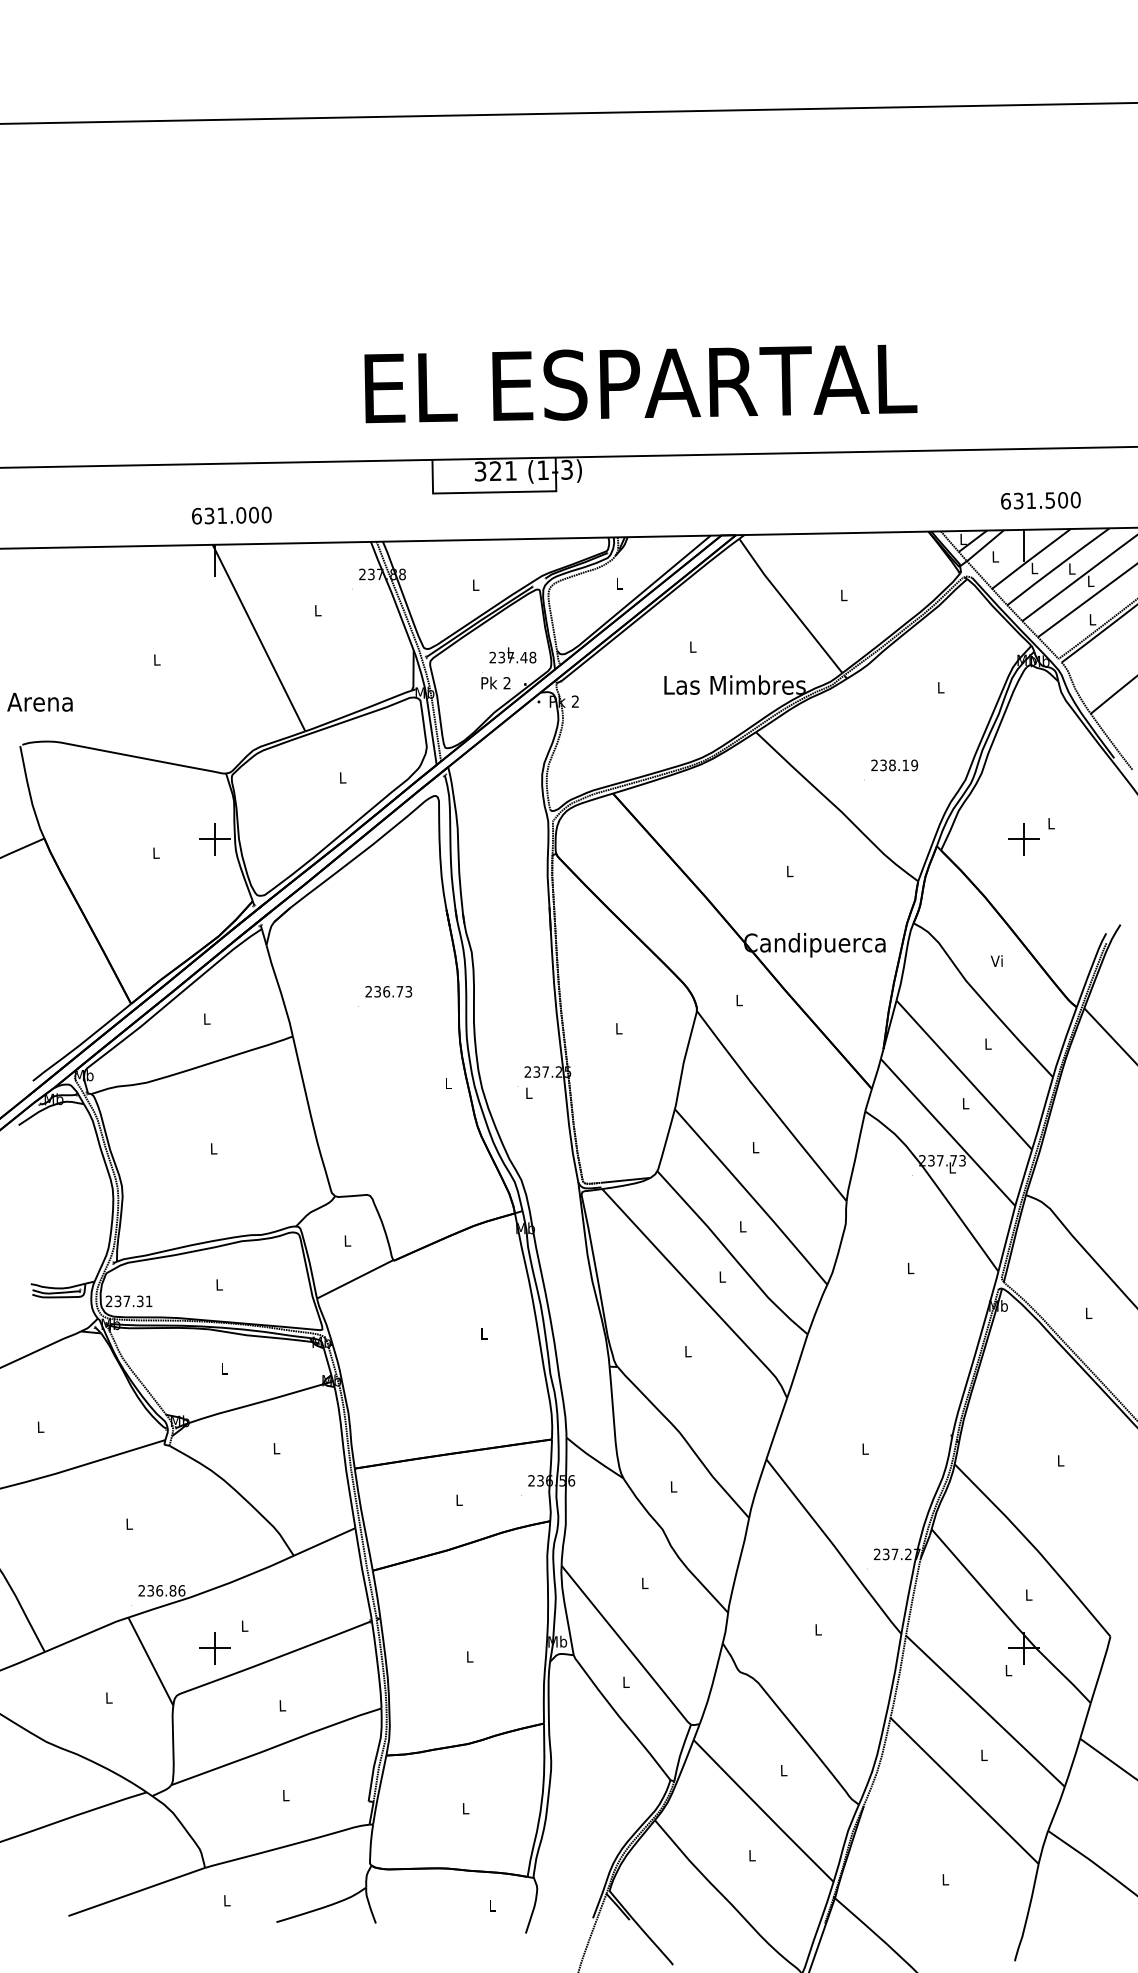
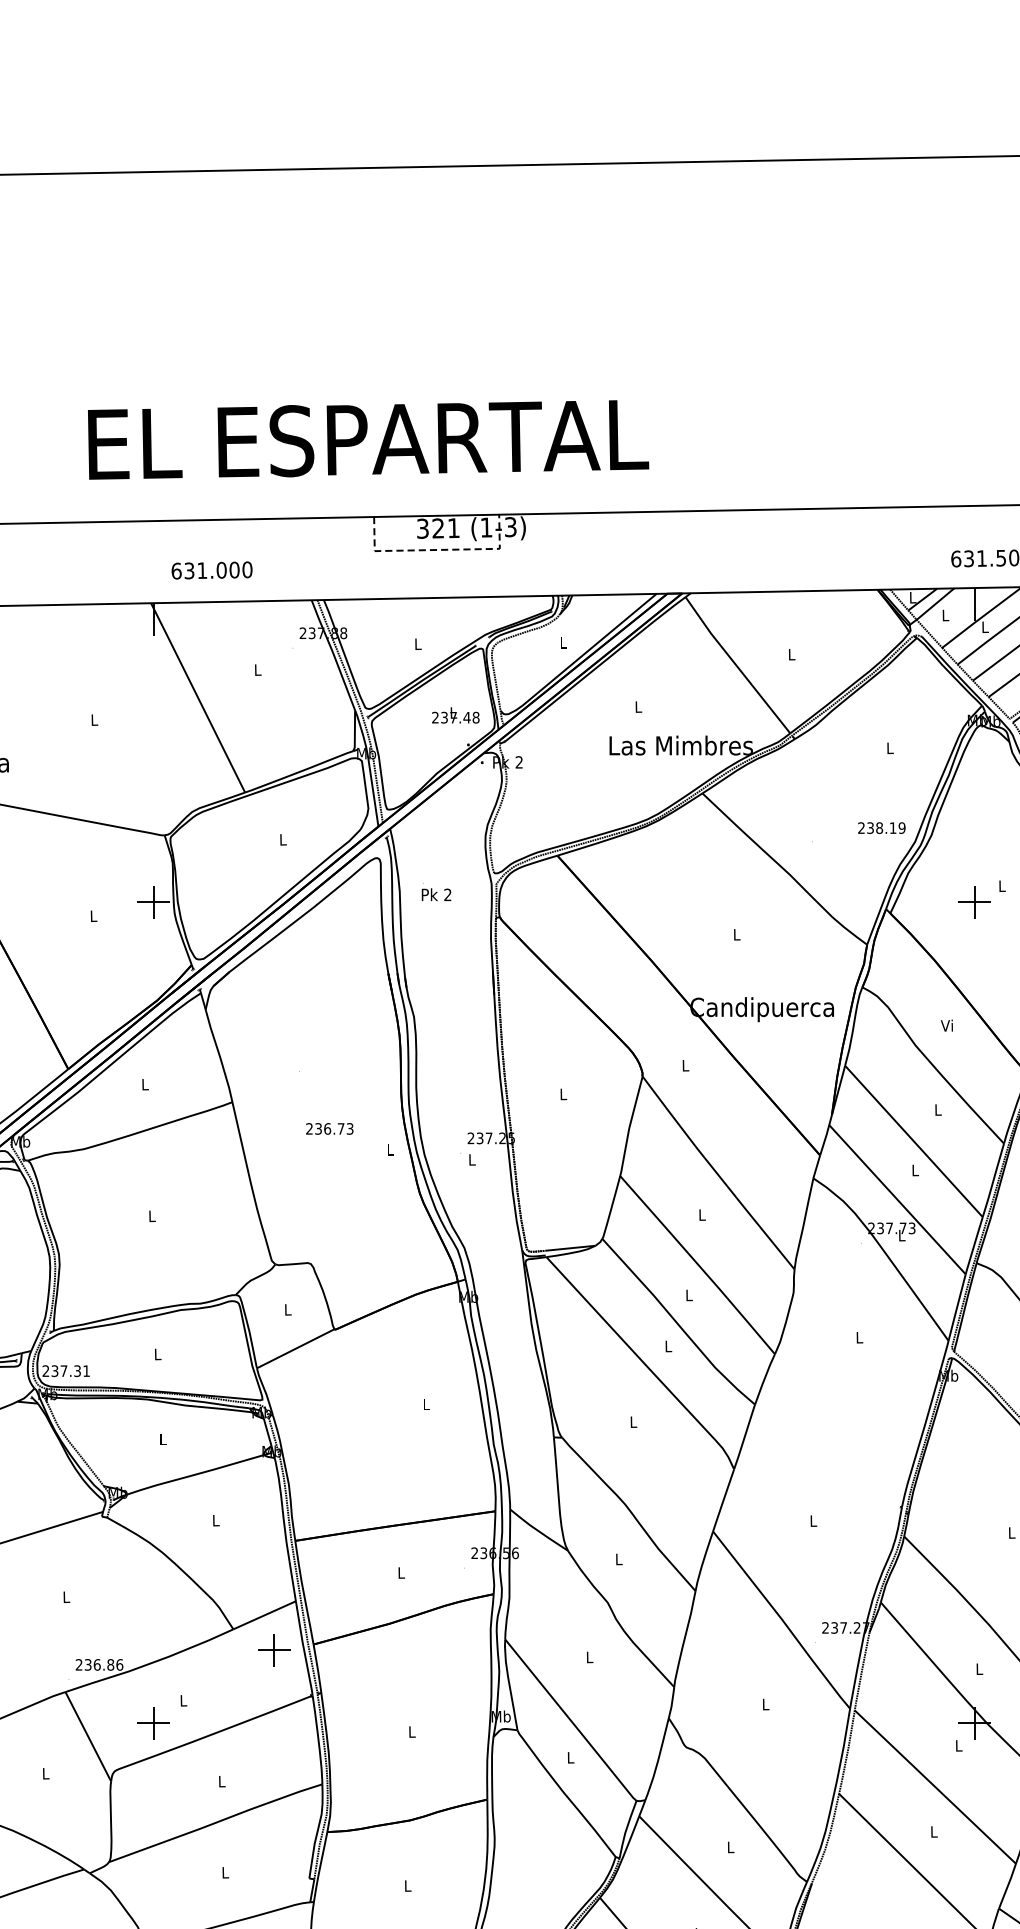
text: (640, 383) -> (368, 439), moved
line: (494, 492) -> (437, 550), solid -> dashed
text: (231, 515) -> (211, 570), moved
text: (495, 680) -> (436, 892), moved
text: (894, 765) -> (881, 828), moved
text: (388, 991) -> (329, 1128), moved
part: (333, 1576) -> (273, 1650), added

